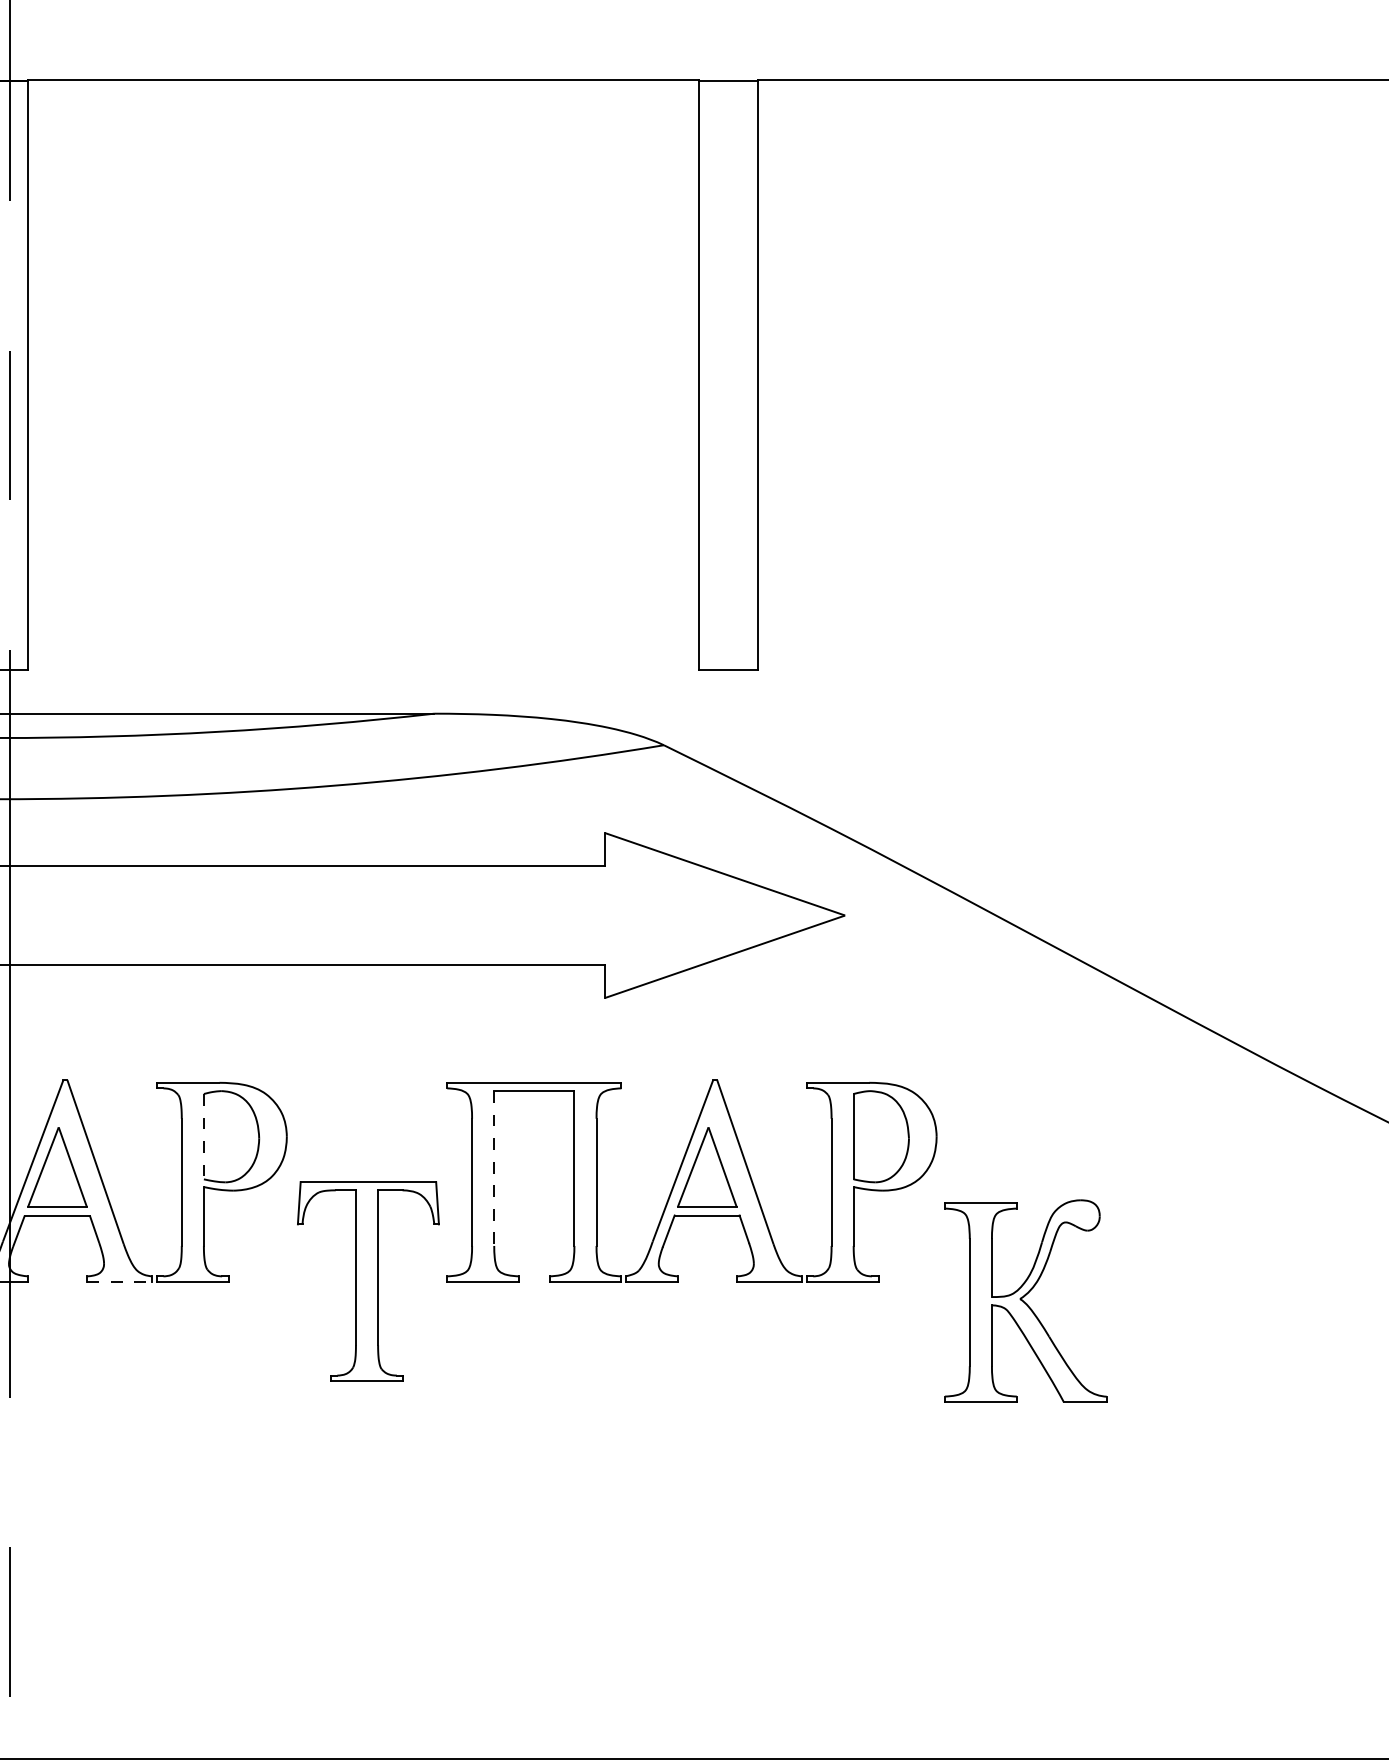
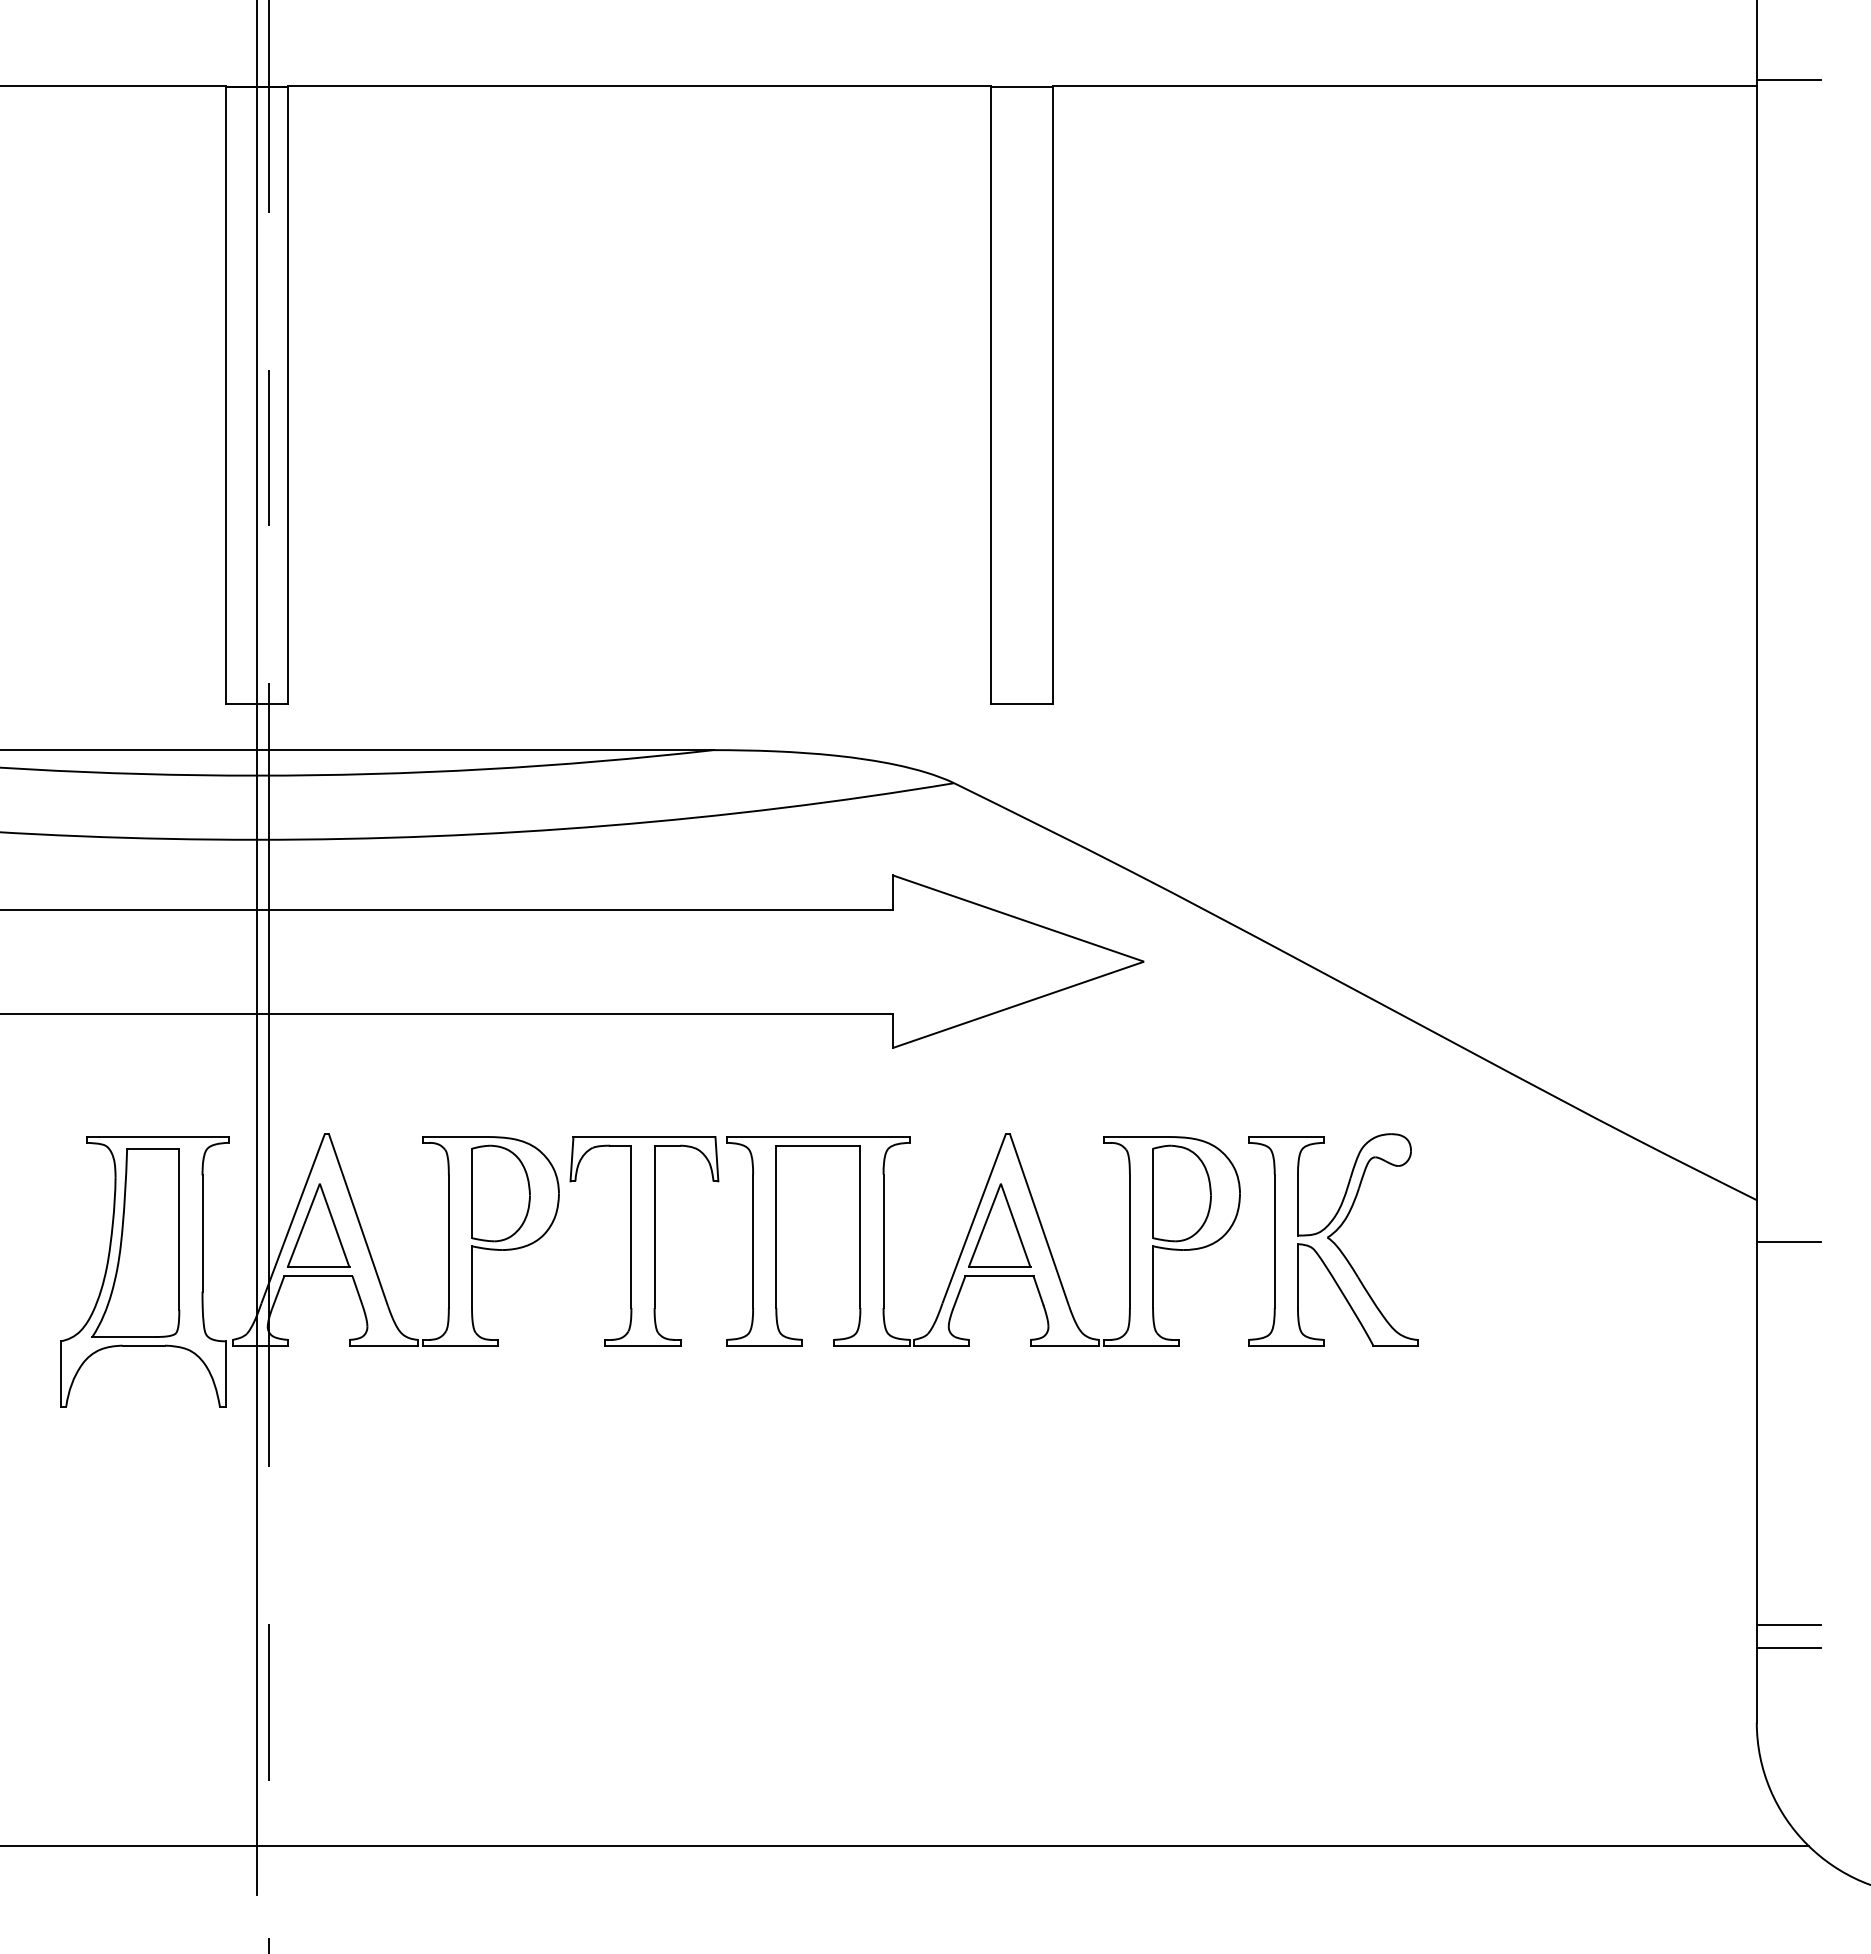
line: (204, 1136) -> (472, 1193), dashed -> solid
line: (494, 1169) -> (776, 1227), dashed -> solid
line: (119, 1281) -> (383, 1345), dashed -> solid
part: (368, 1281) -> (644, 1241), moved
part: (1025, 1300) -> (1333, 1239), moved

